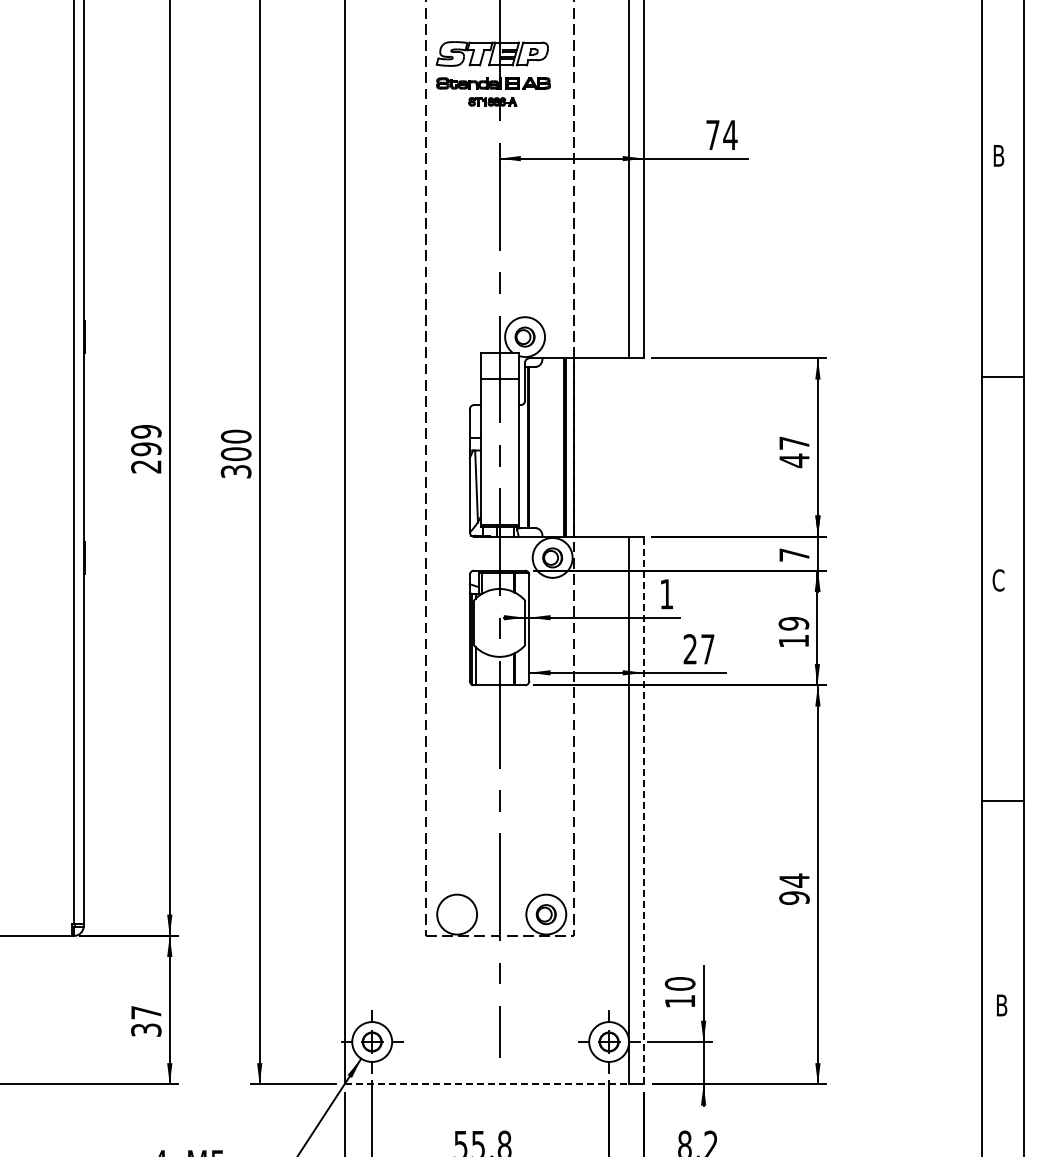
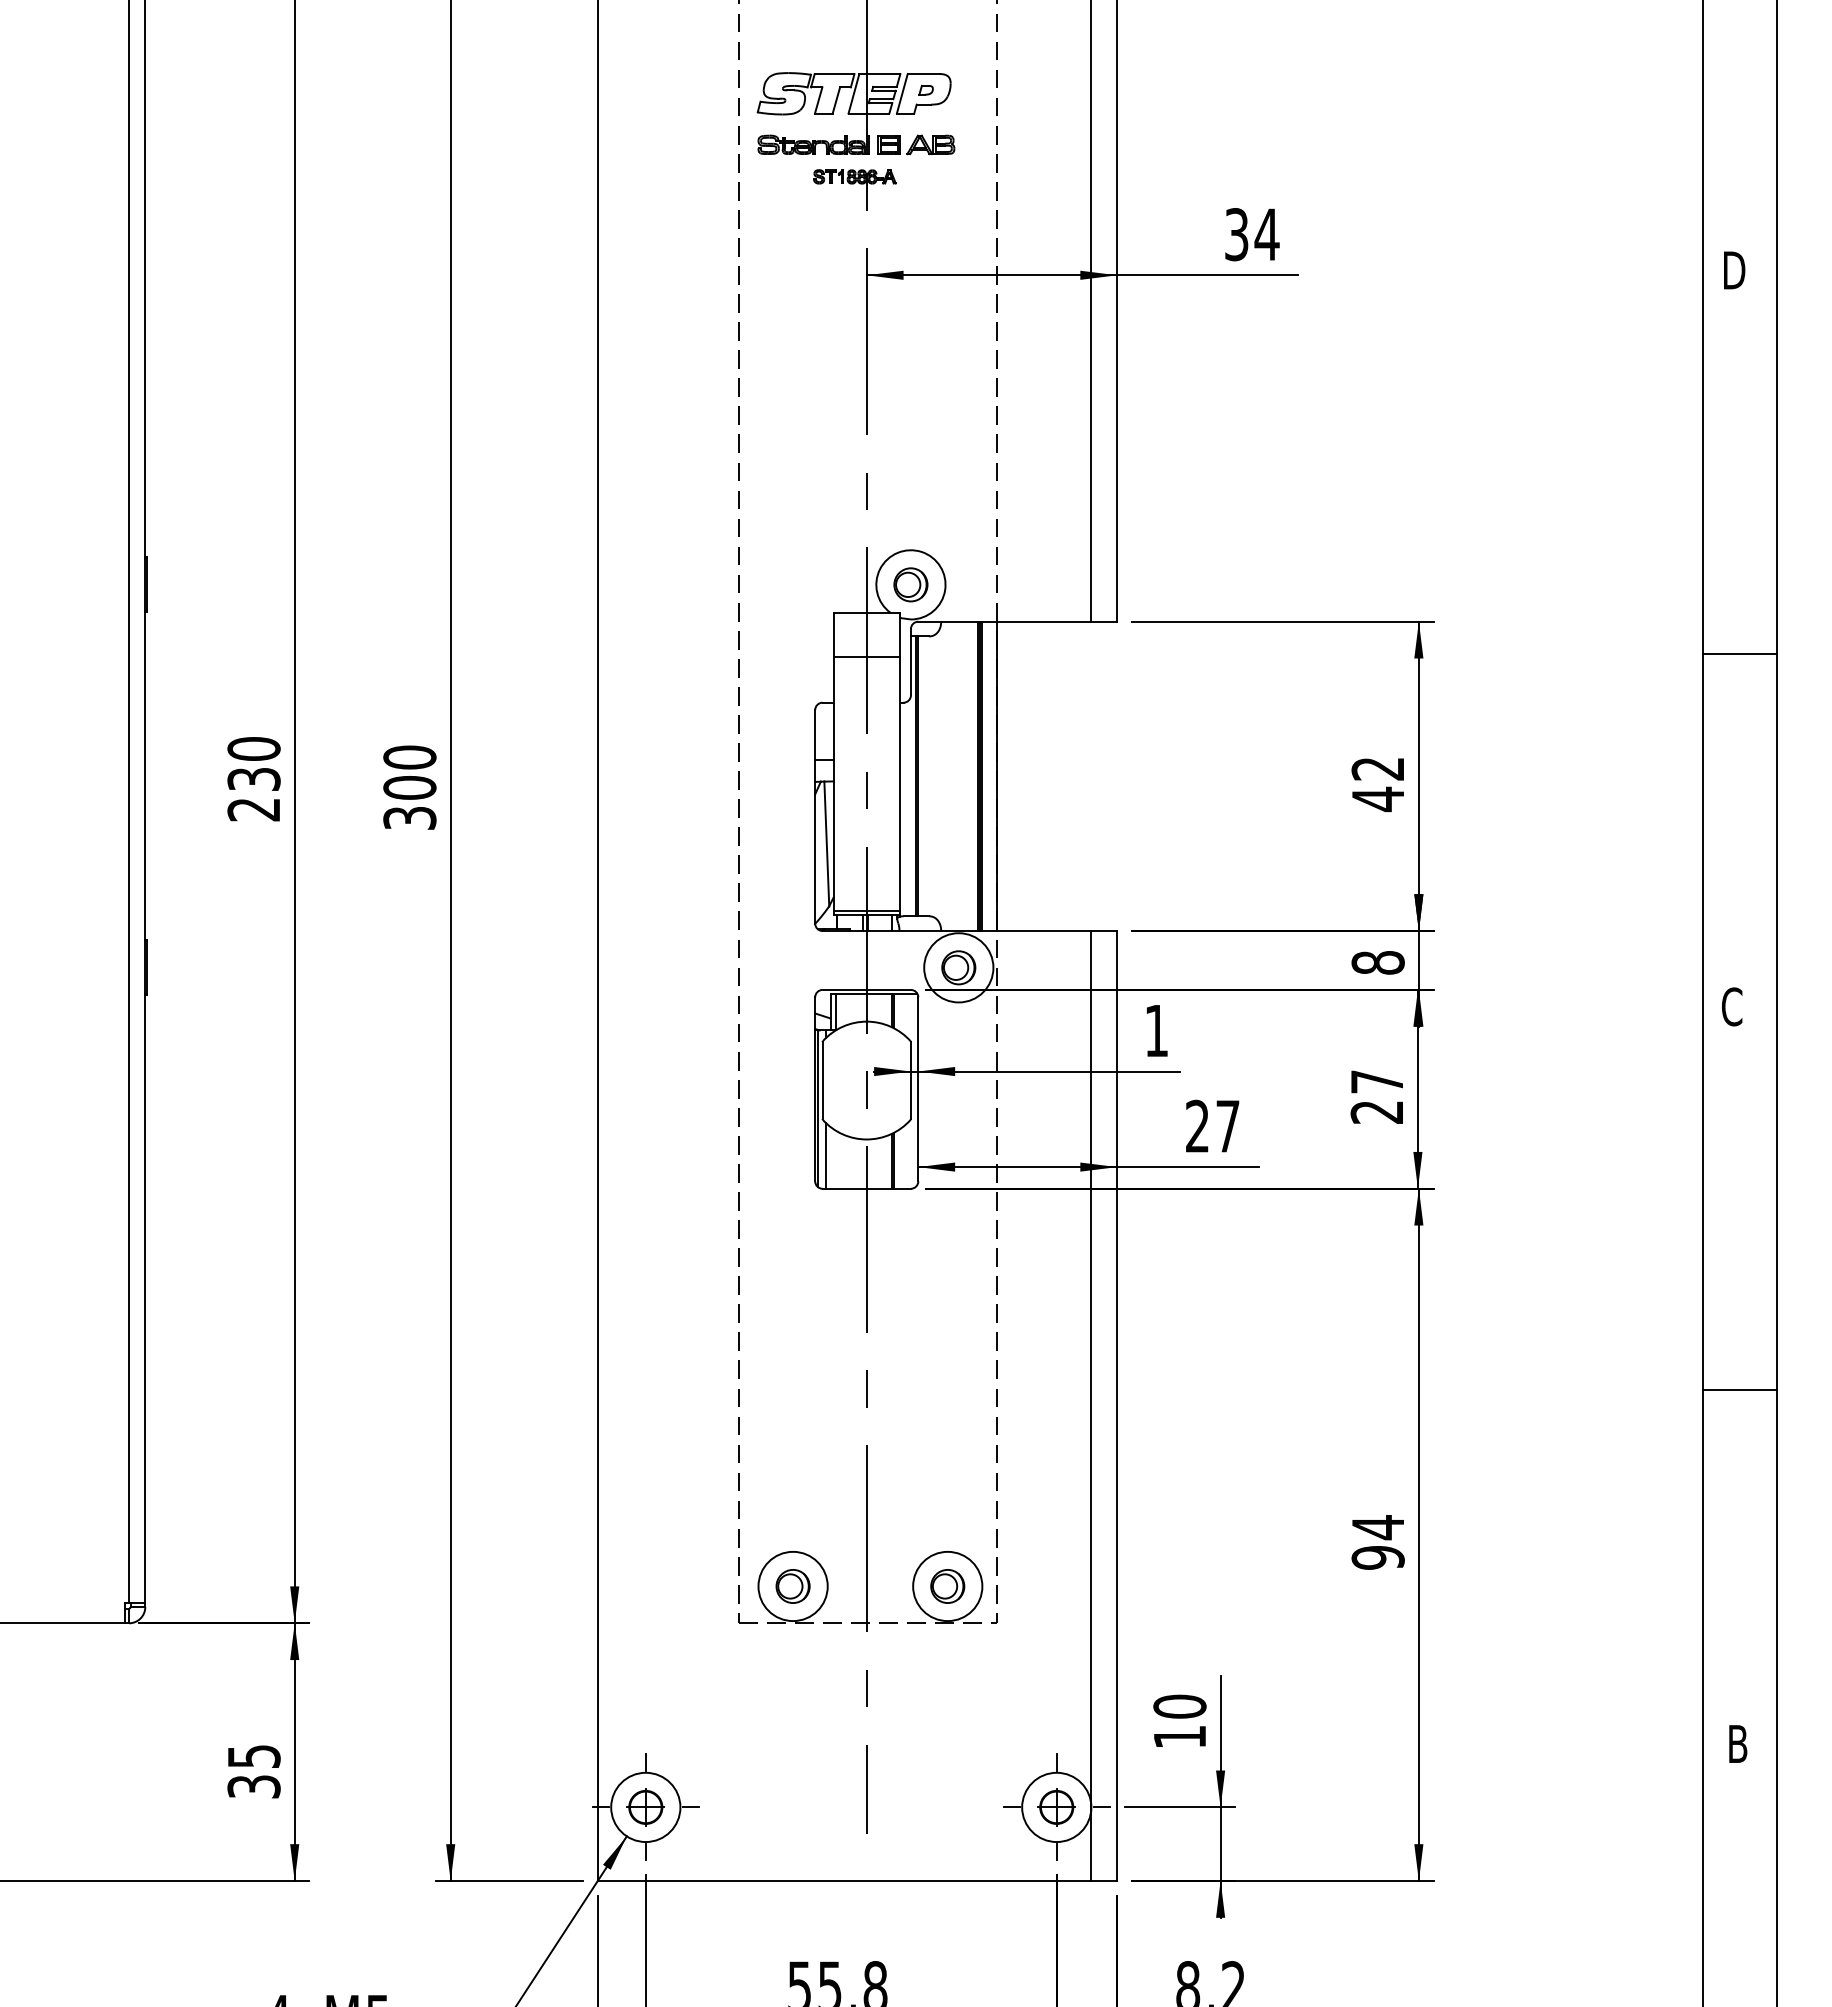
text: (712, 134) -> (1235, 233), 74 -> 34
text: (1000, 155) -> (1735, 269), B -> D
text: (146, 440) -> (254, 764), 299 -> 230
text: (794, 442) -> (1378, 767), 47 -> 42
text: (794, 554) -> (1378, 961), 7 -> 8
text: (793, 631) -> (1376, 1095), 19 -> 27
line: (643, 810) -> (1116, 1405), dashed -> solid
part: (456, 914) -> (791, 1586), added
text: (146, 1012) -> (254, 1756), 37 -> 35
line: (487, 1084) -> (845, 1881), dashed -> solid

